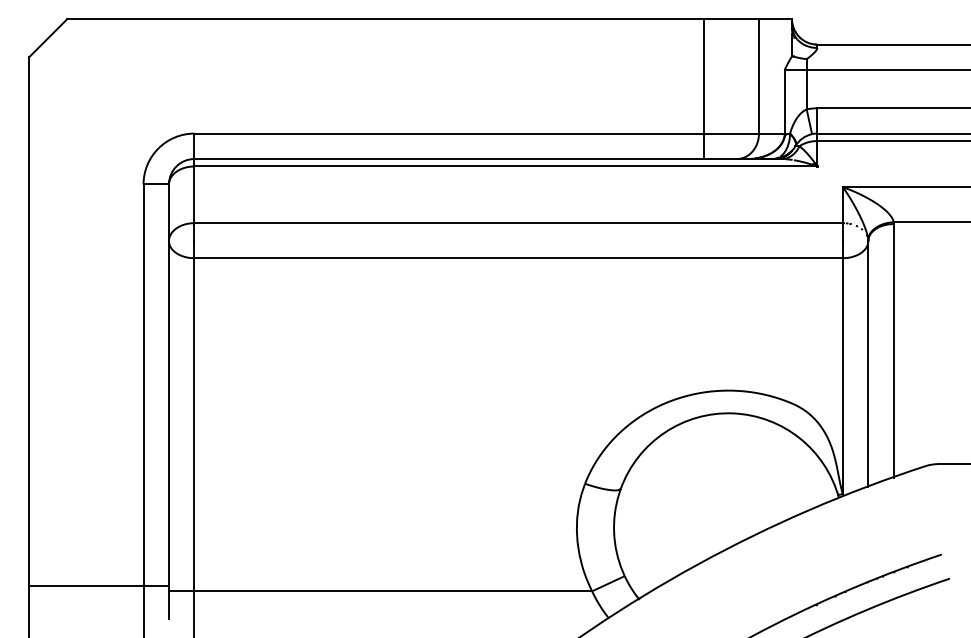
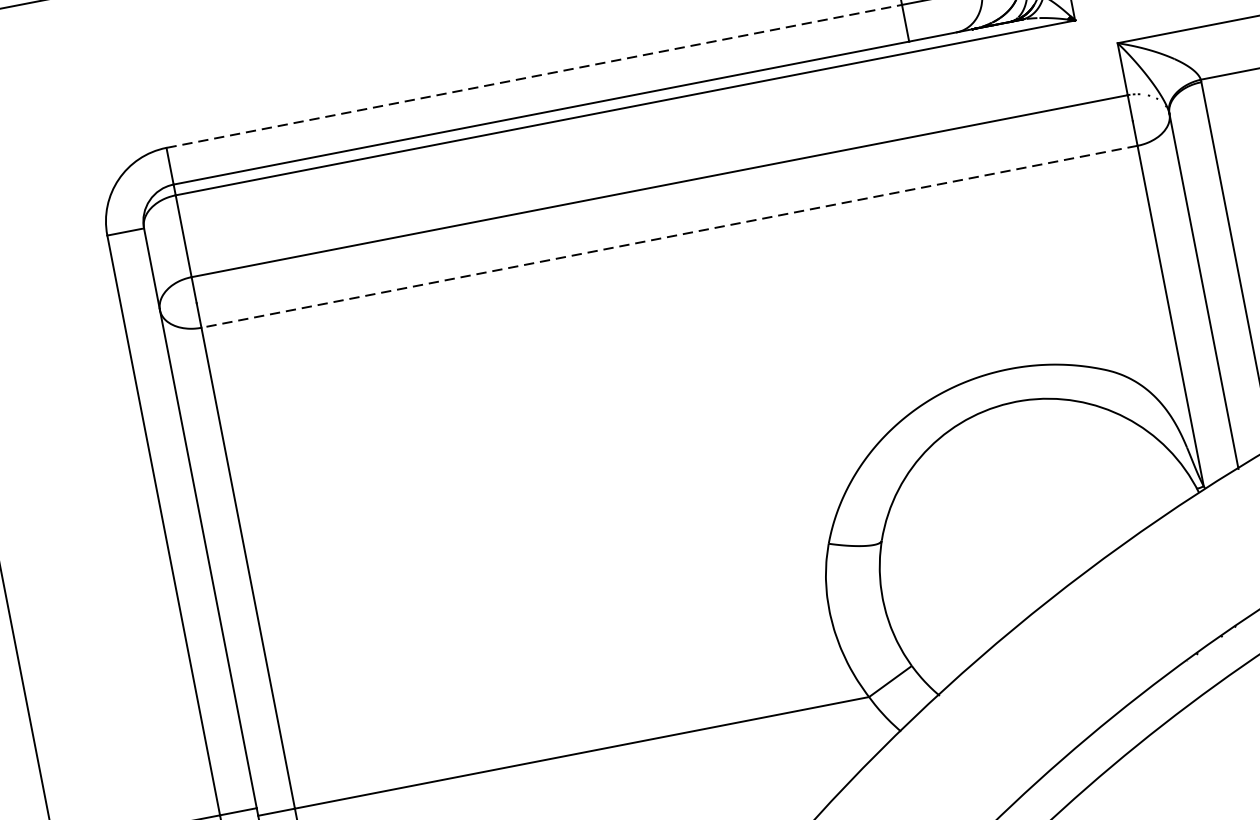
line: (449, 133) -> (534, 76), solid -> dashed
line: (518, 258) -> (669, 237), solid -> dashed

